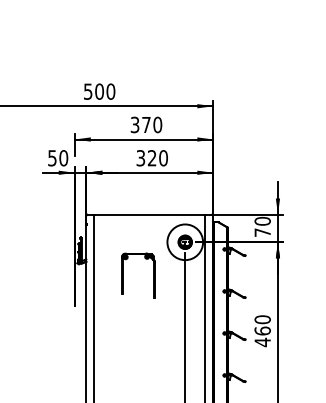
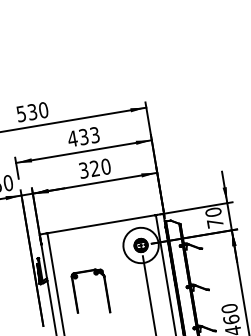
text: (99, 91) -> (32, 111), 500 -> 530
text: (146, 124) -> (83, 136), 370 -> 433
part: (123, 275) -> (76, 294), moved

